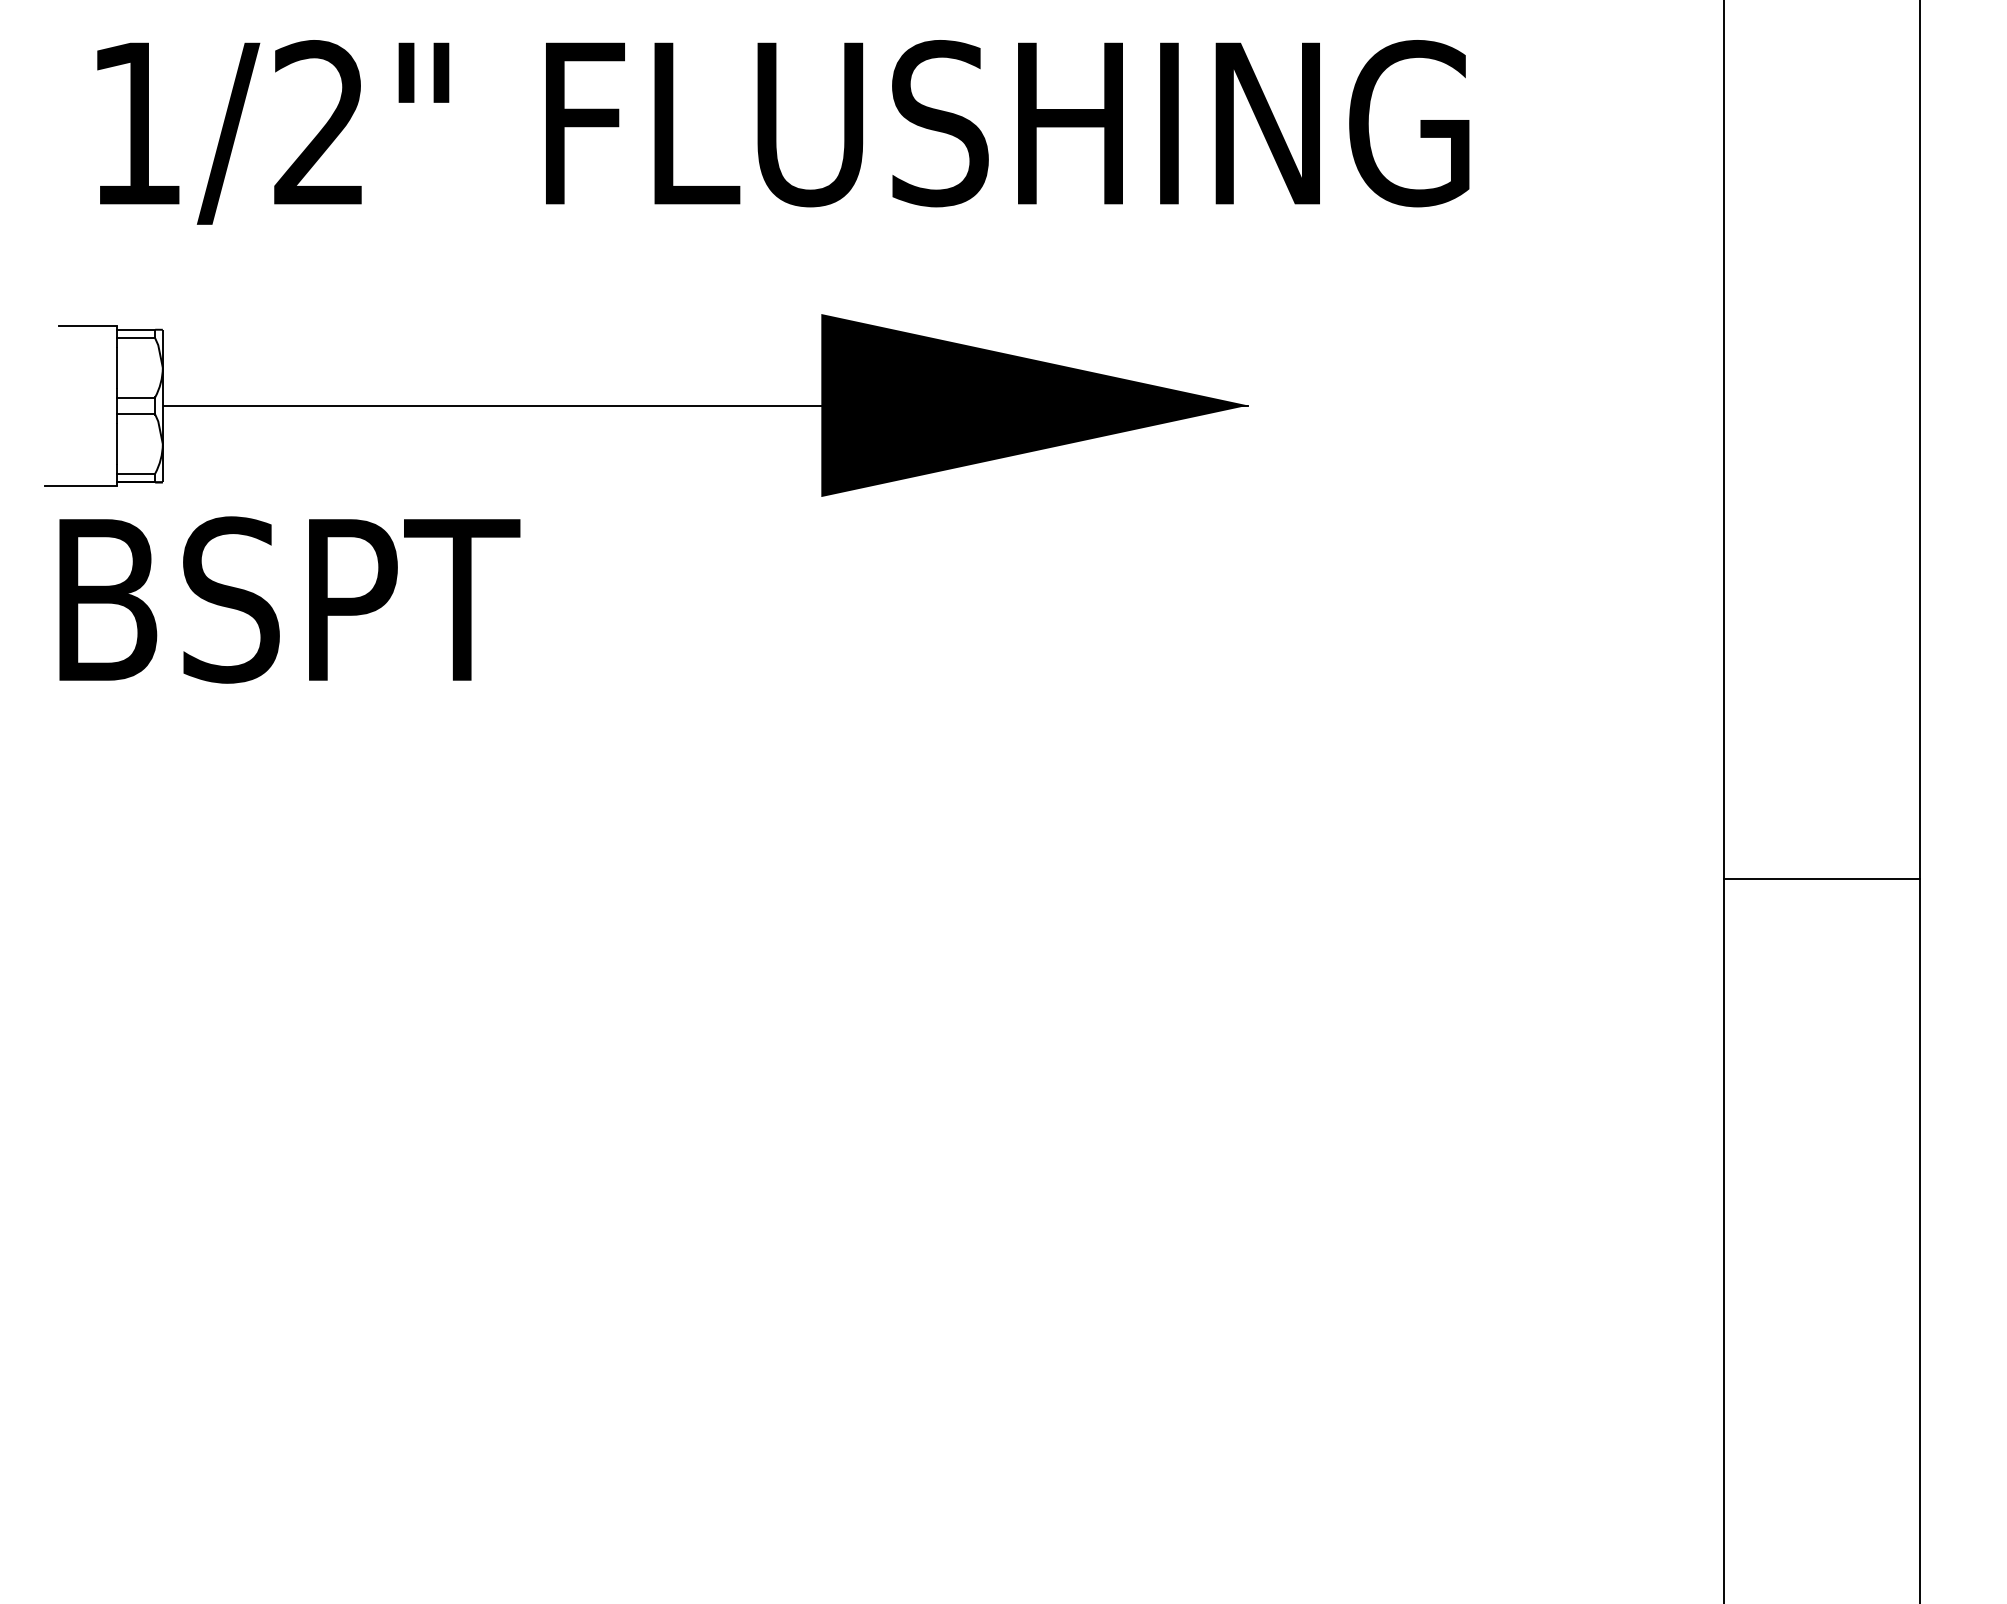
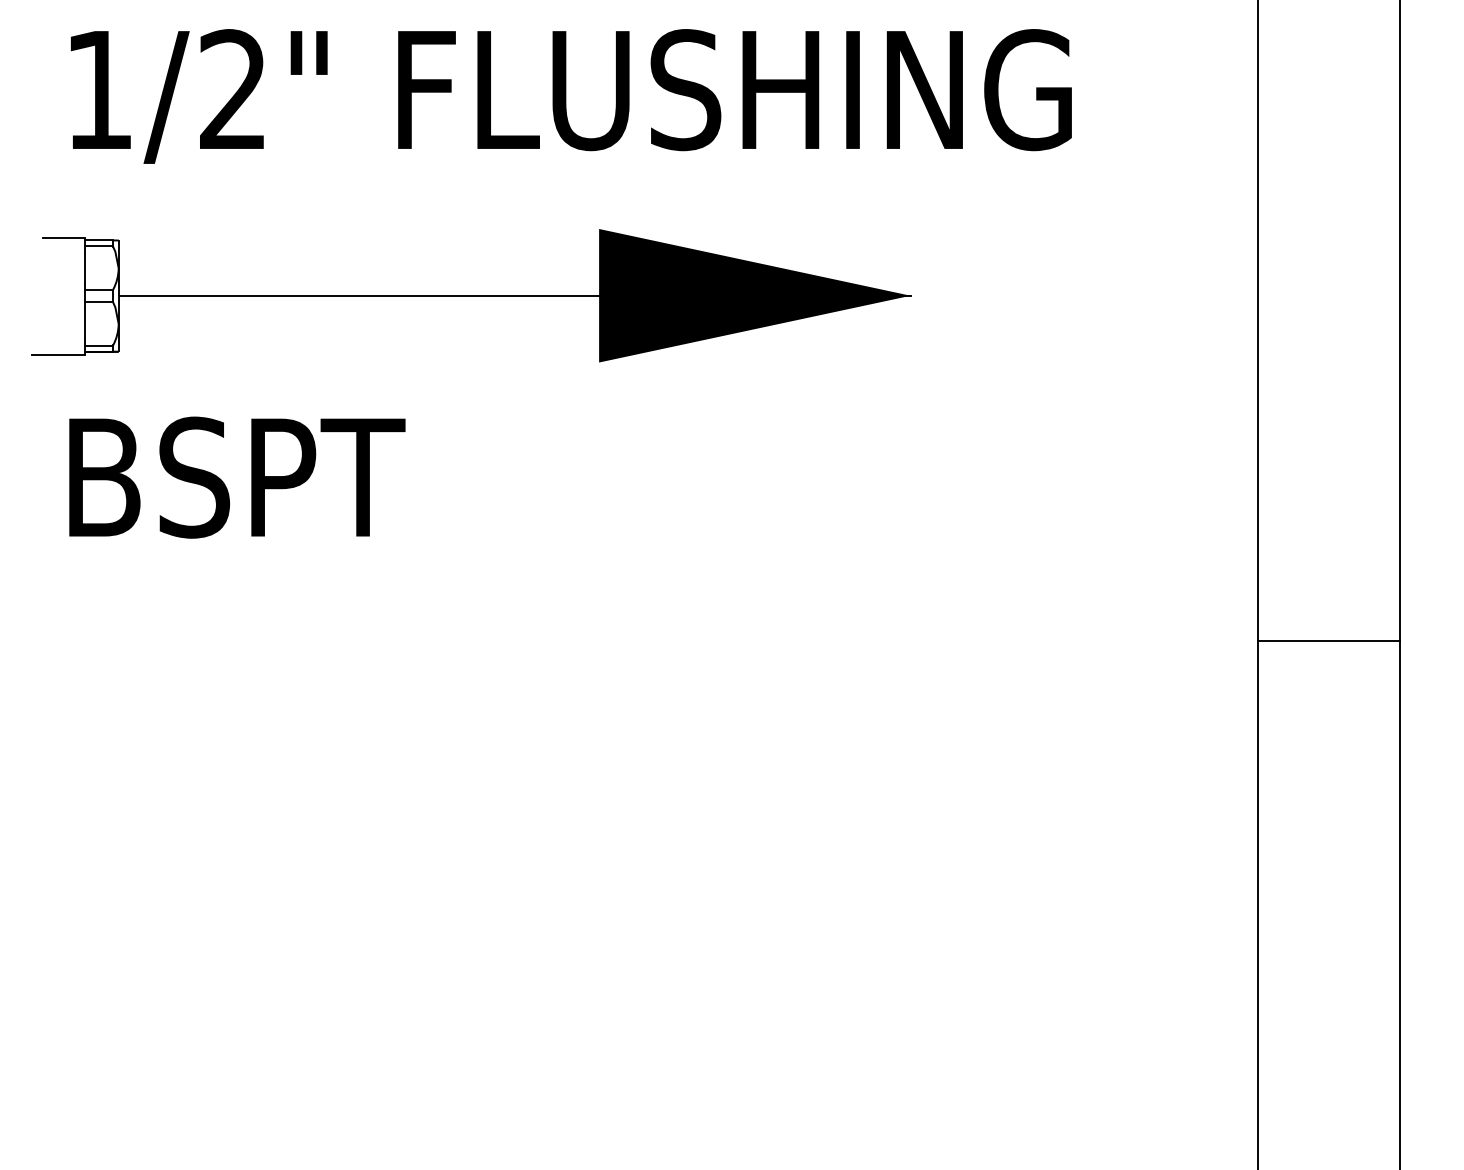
text: (290, 599) -> (237, 477), moved

